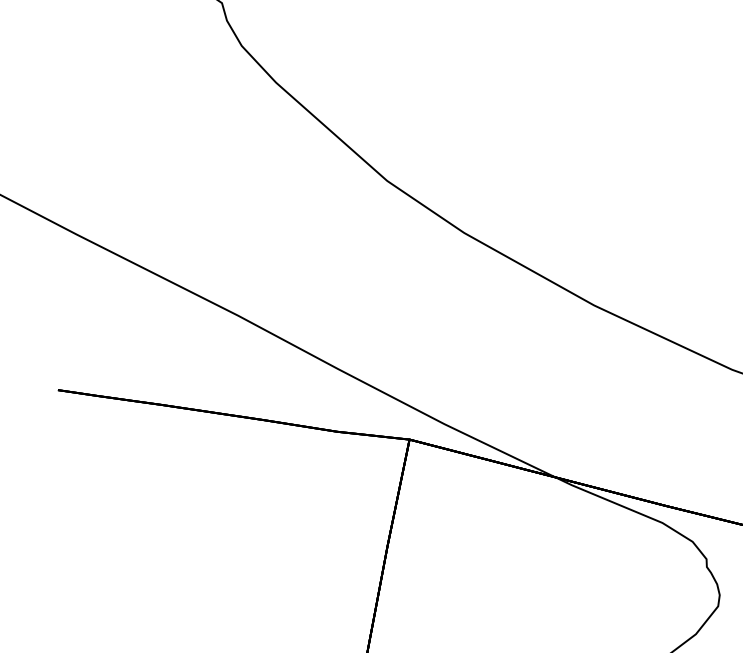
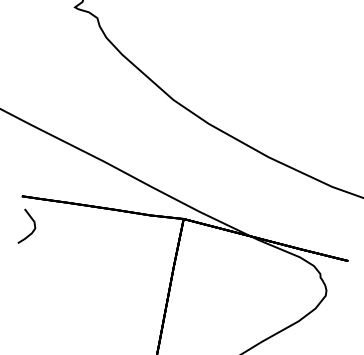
curve: (83, 451) -> (33, 224), added

